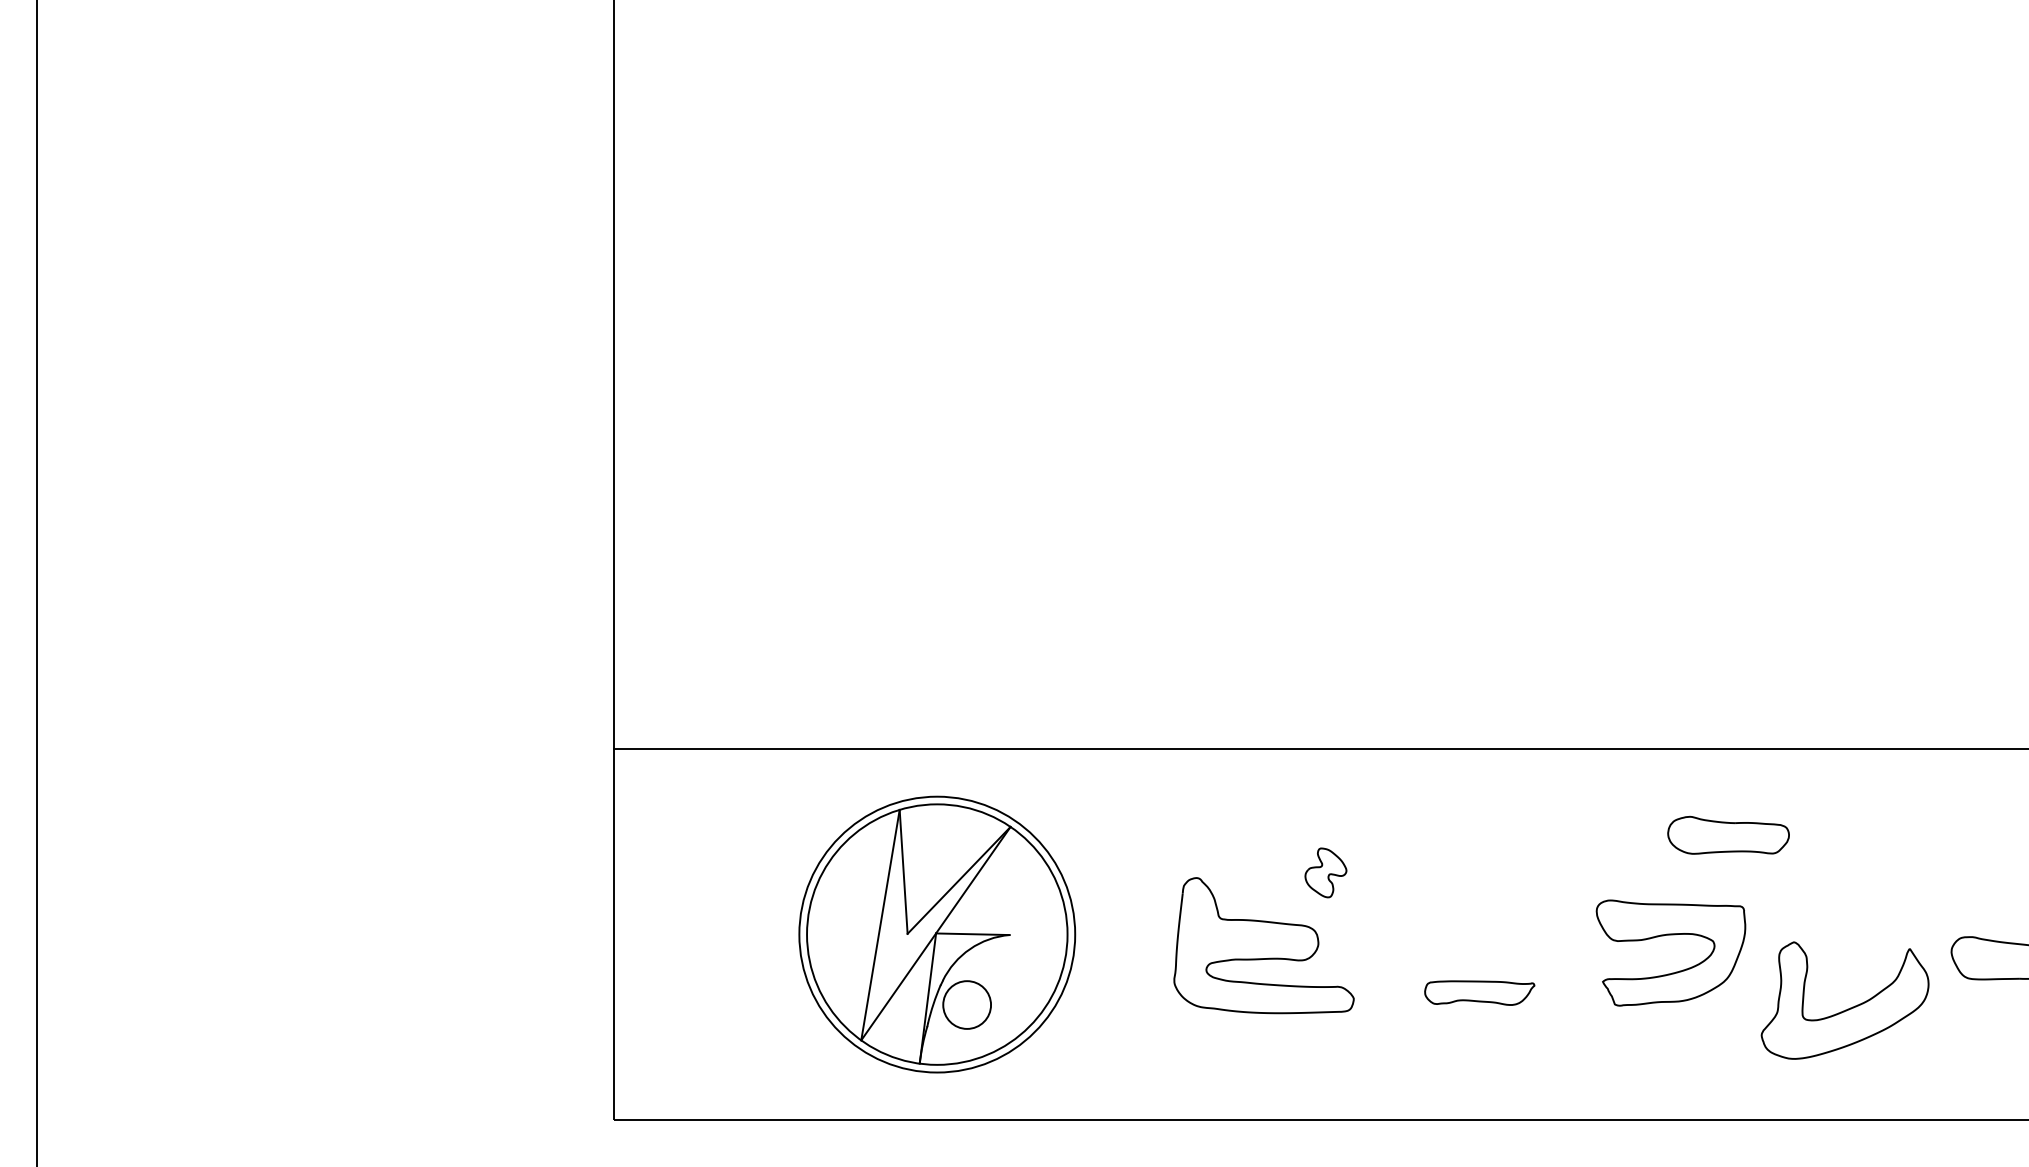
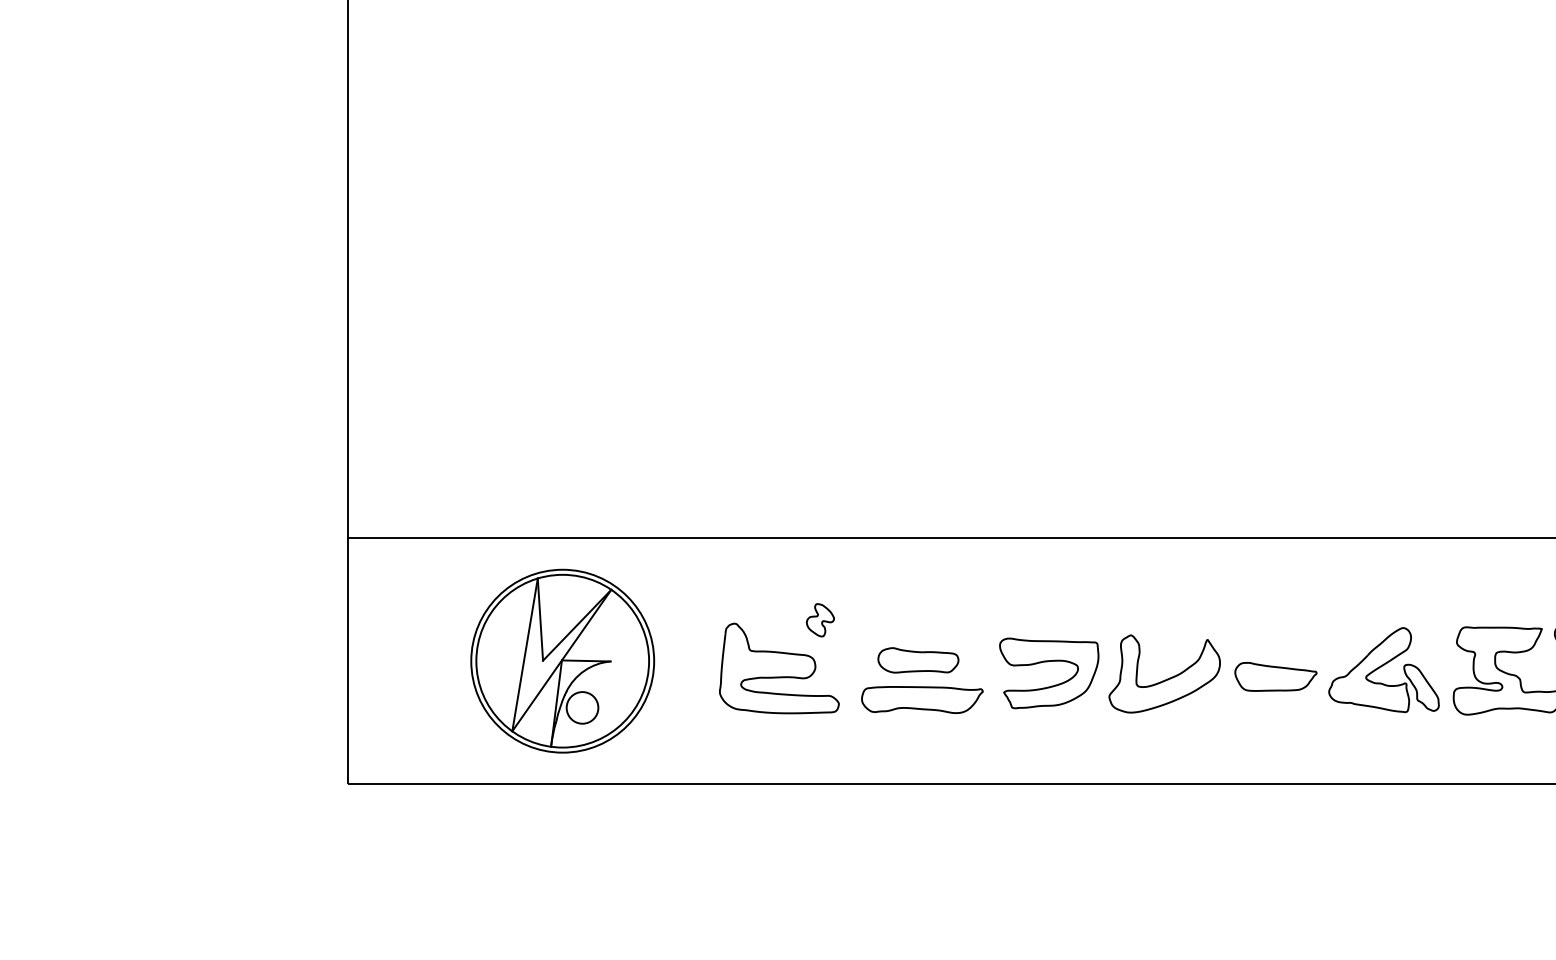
curve: (1730, 824) -> (919, 653), moved
part: (1479, 992) -> (922, 699), size x1.67
part: (1844, 999) -> (1164, 673), moved

